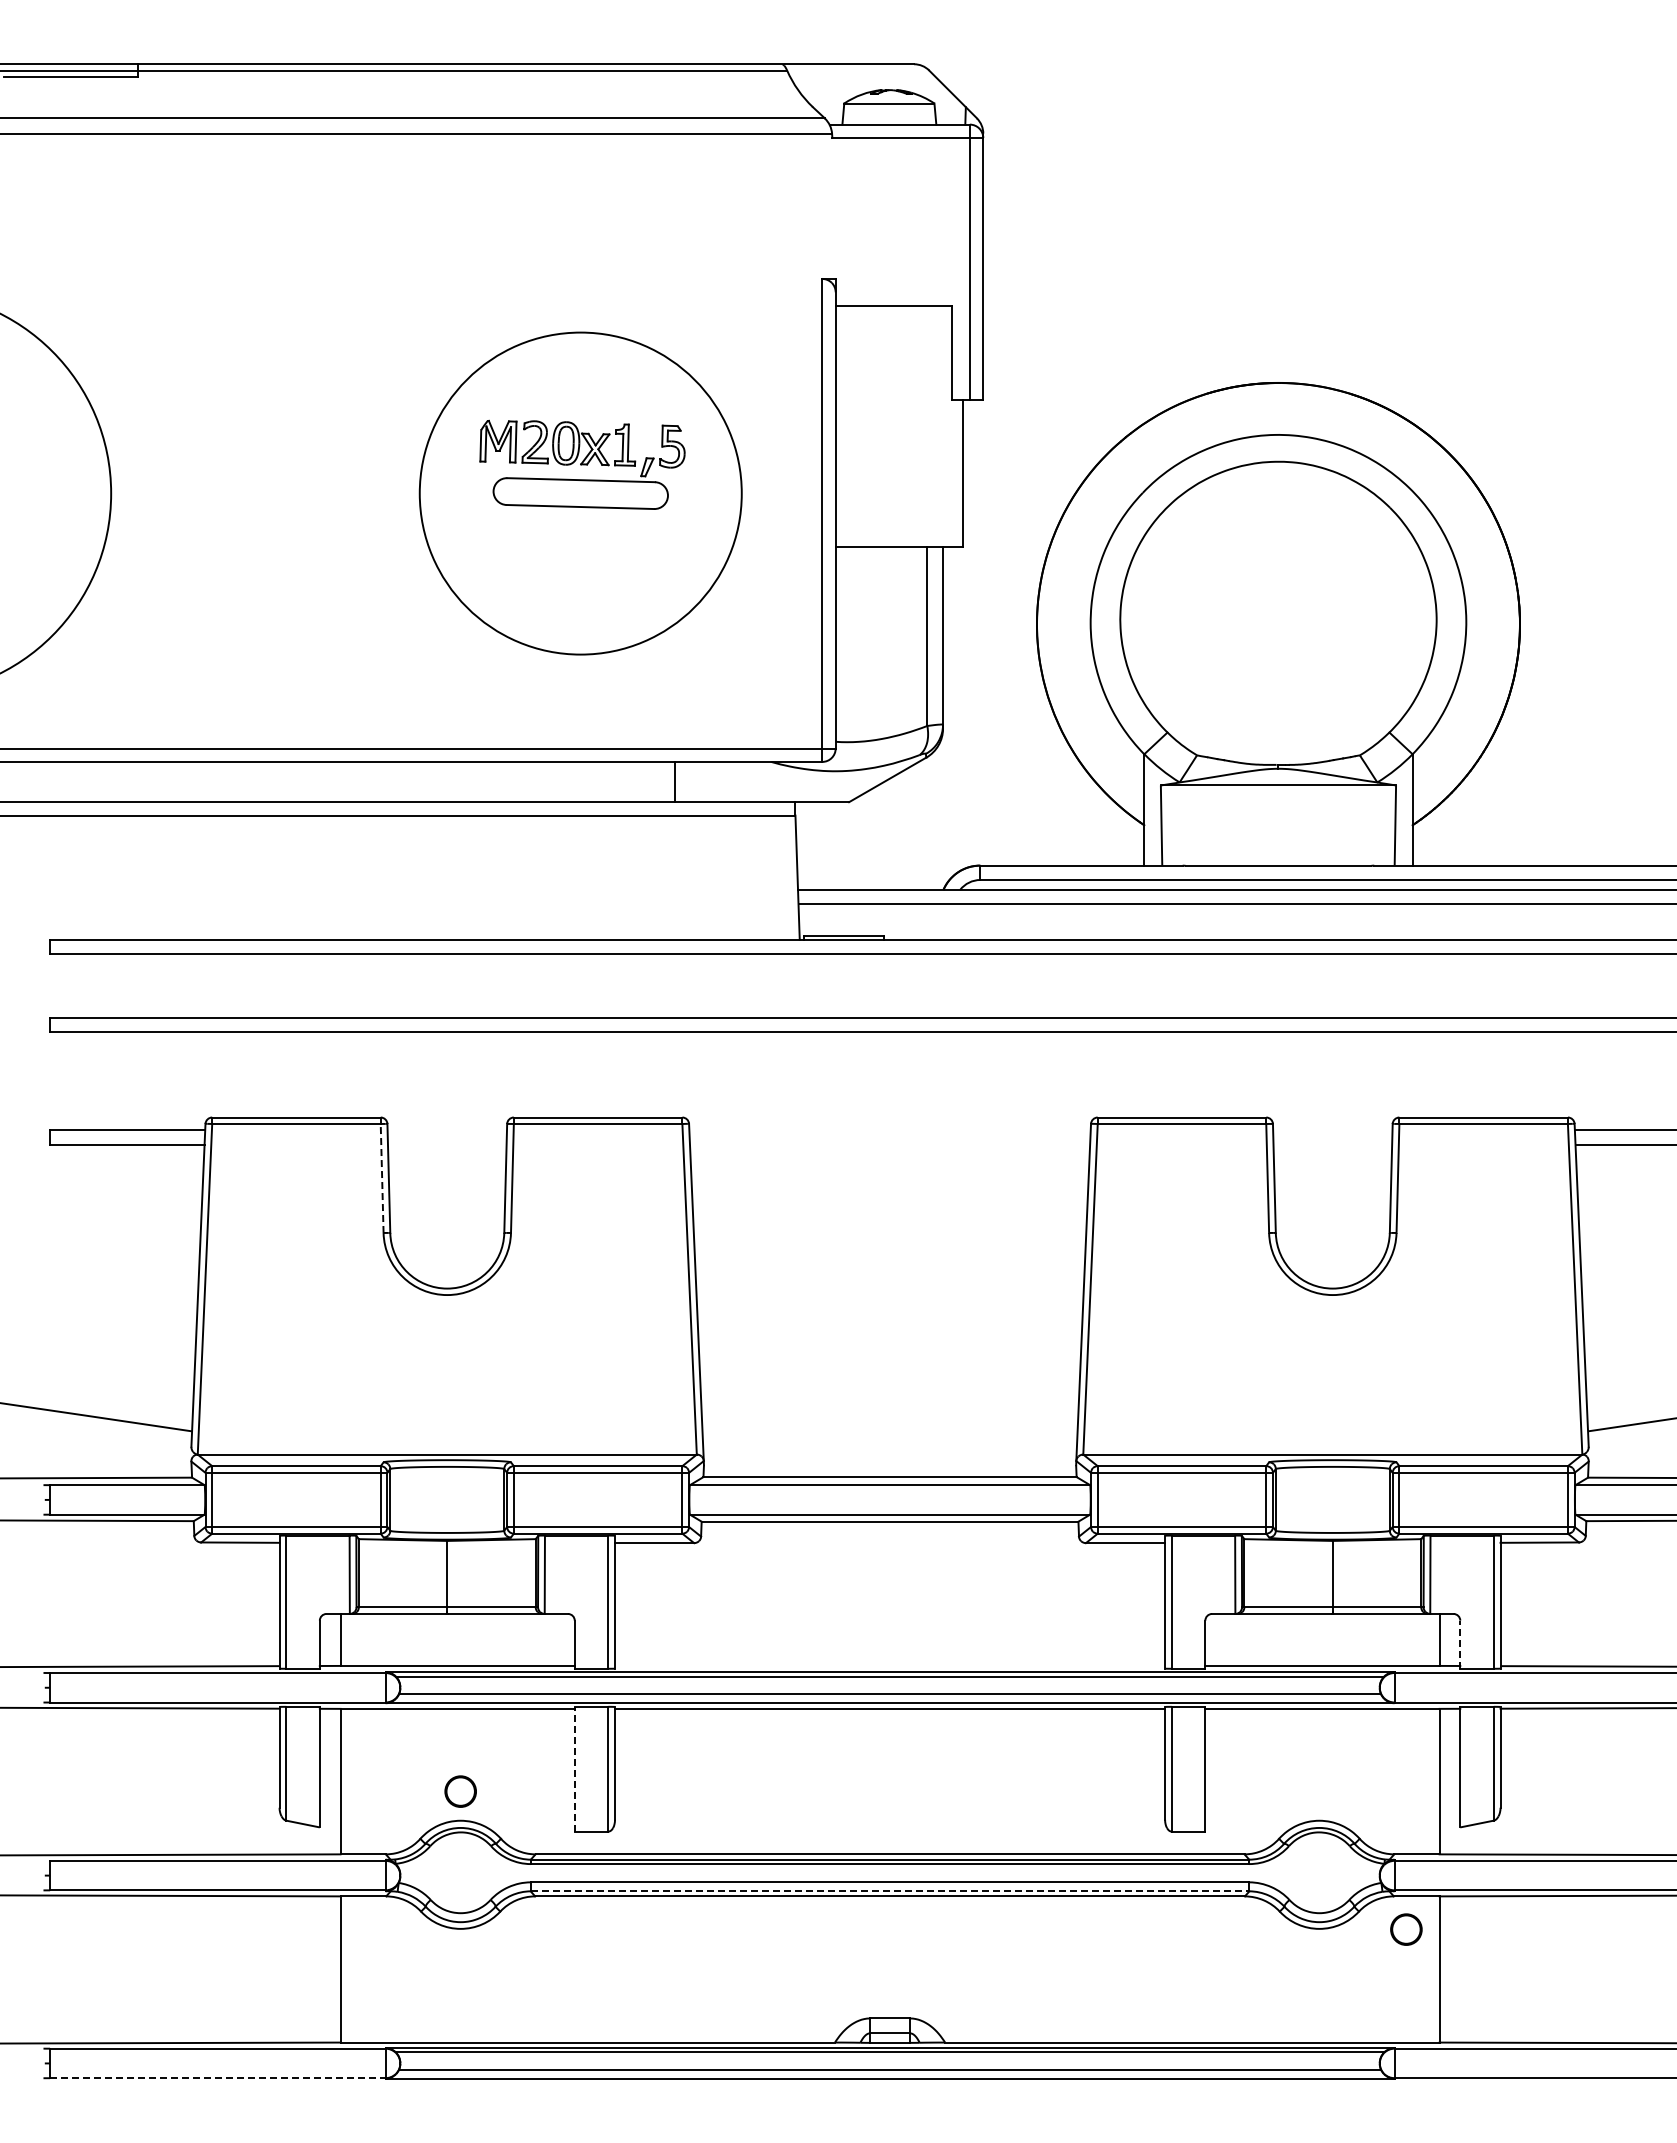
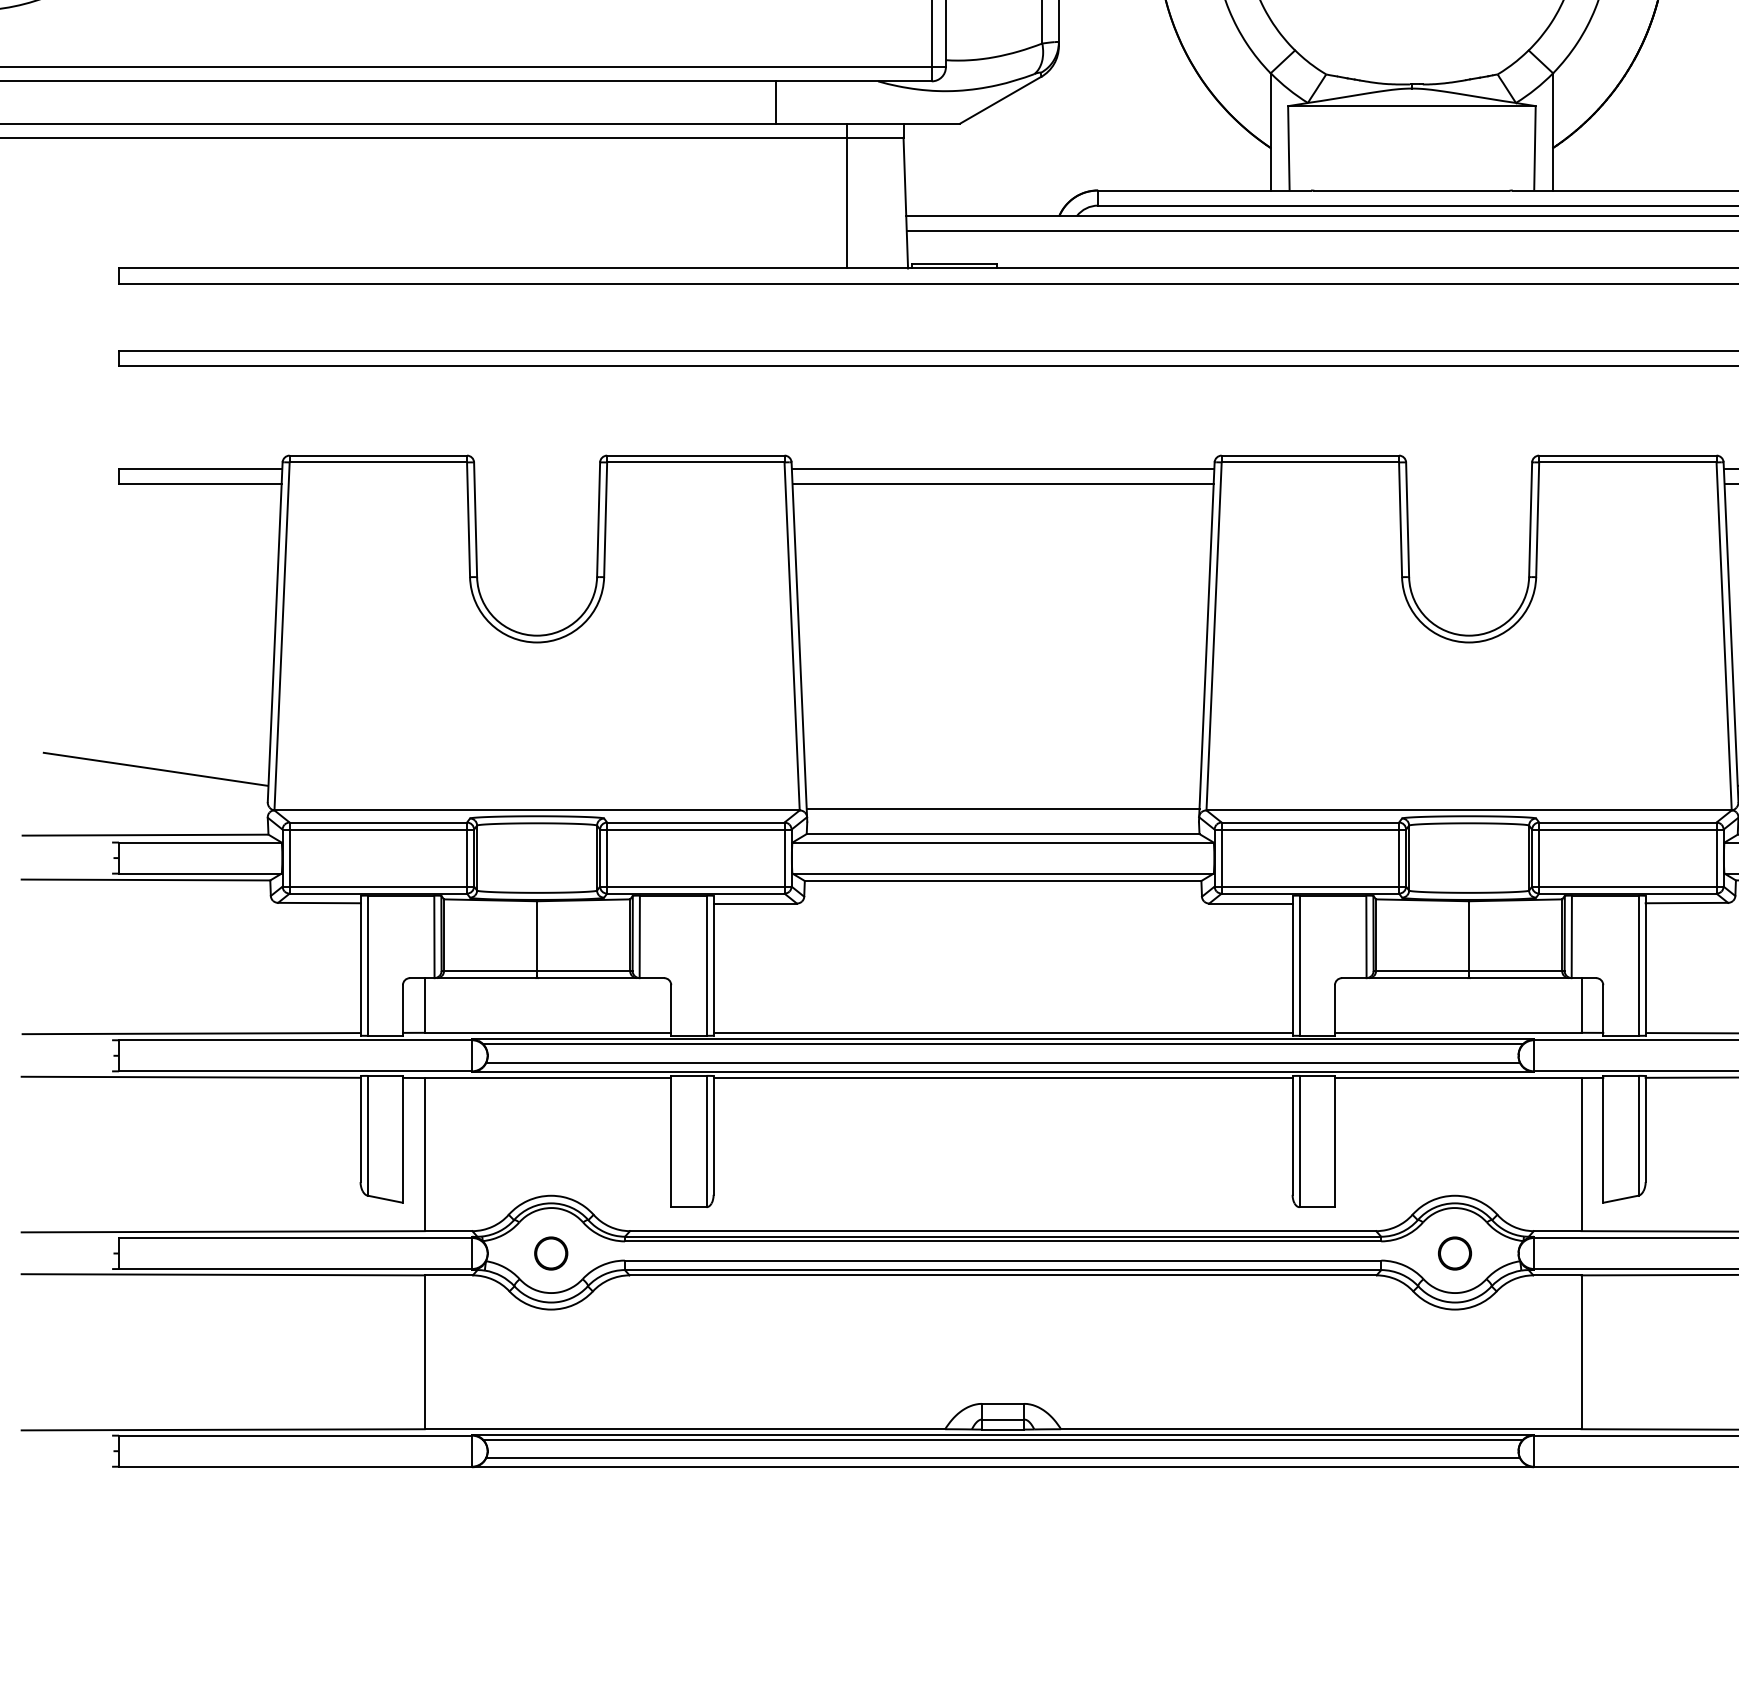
line: (741, 870) -> (846, 195), added
line: (889, 1130) -> (1002, 469), added
line: (889, 1144) -> (1002, 484), added
line: (382, 1178) -> (468, 519), dashed -> solid
line: (889, 1453) -> (1002, 809), added
line: (1460, 1644) -> (1603, 1010), dashed -> solid
line: (890, 1665) -> (1003, 1032), added
line: (574, 1768) -> (670, 1140), dashed -> solid
circle: (460, 1791) -> (551, 1253), moved
line: (890, 1891) -> (1003, 1270), dashed -> solid
circle: (1406, 1929) -> (1455, 1253), moved
line: (217, 2078) -> (295, 1467), dashed -> solid

